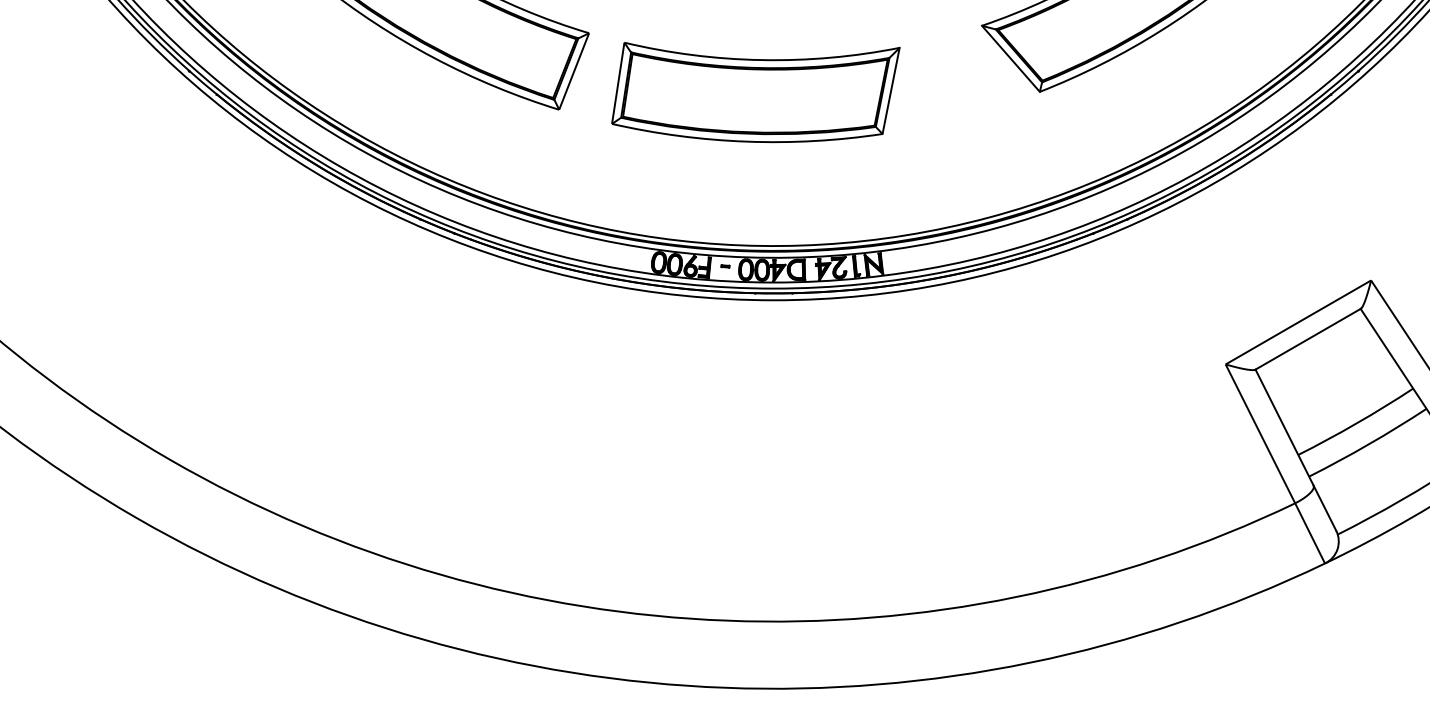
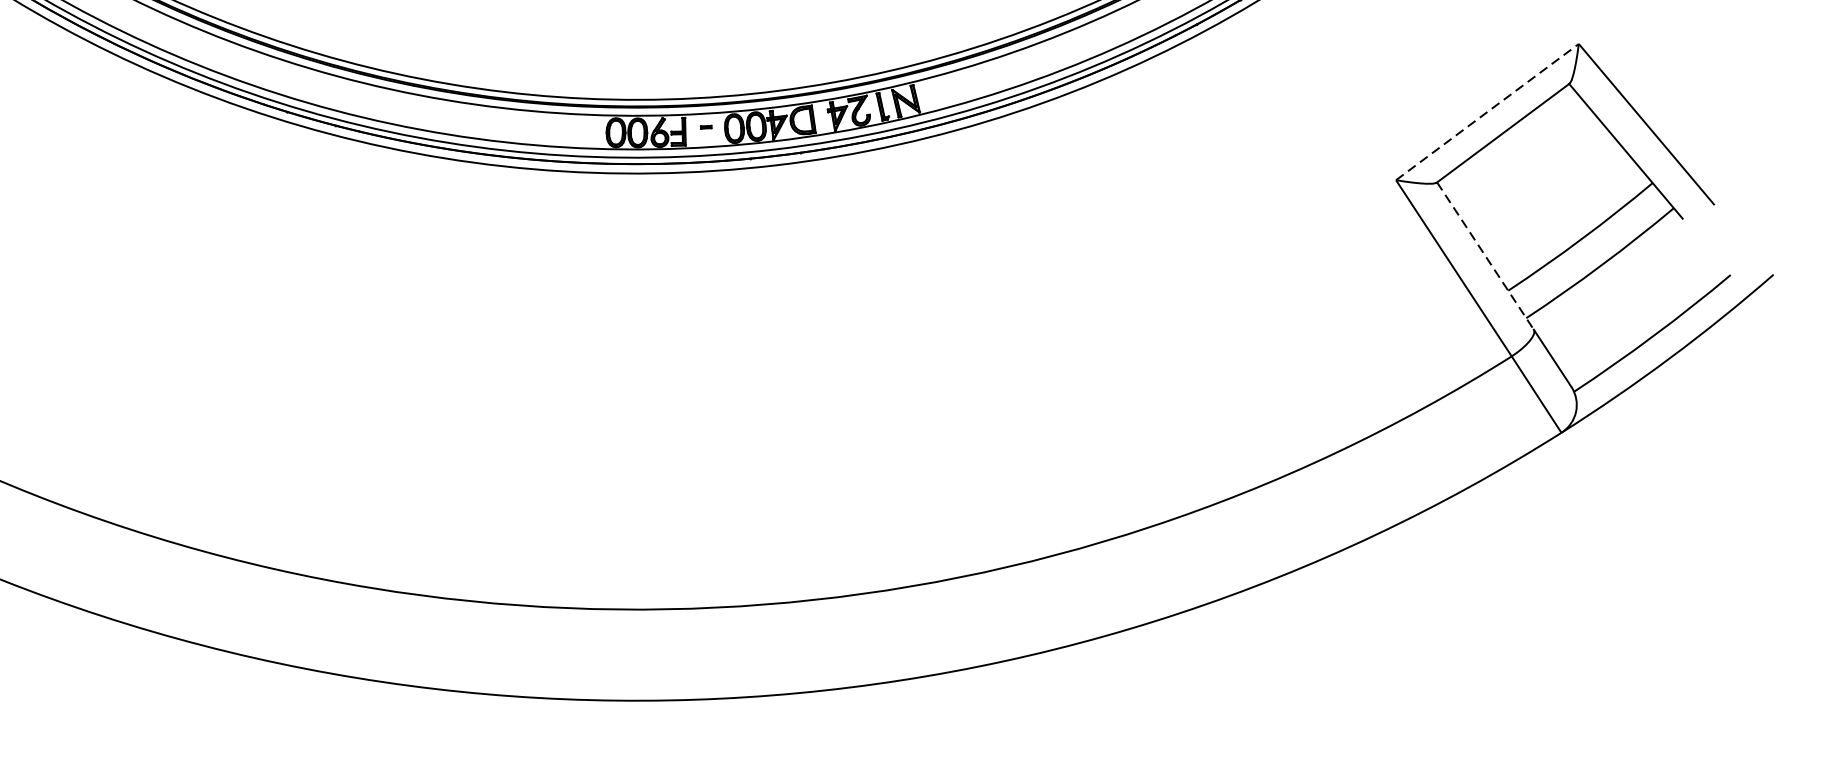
line: (1298, 322) -> (1487, 112), solid -> dashed
line: (1284, 427) -> (1485, 255), solid -> dashed

